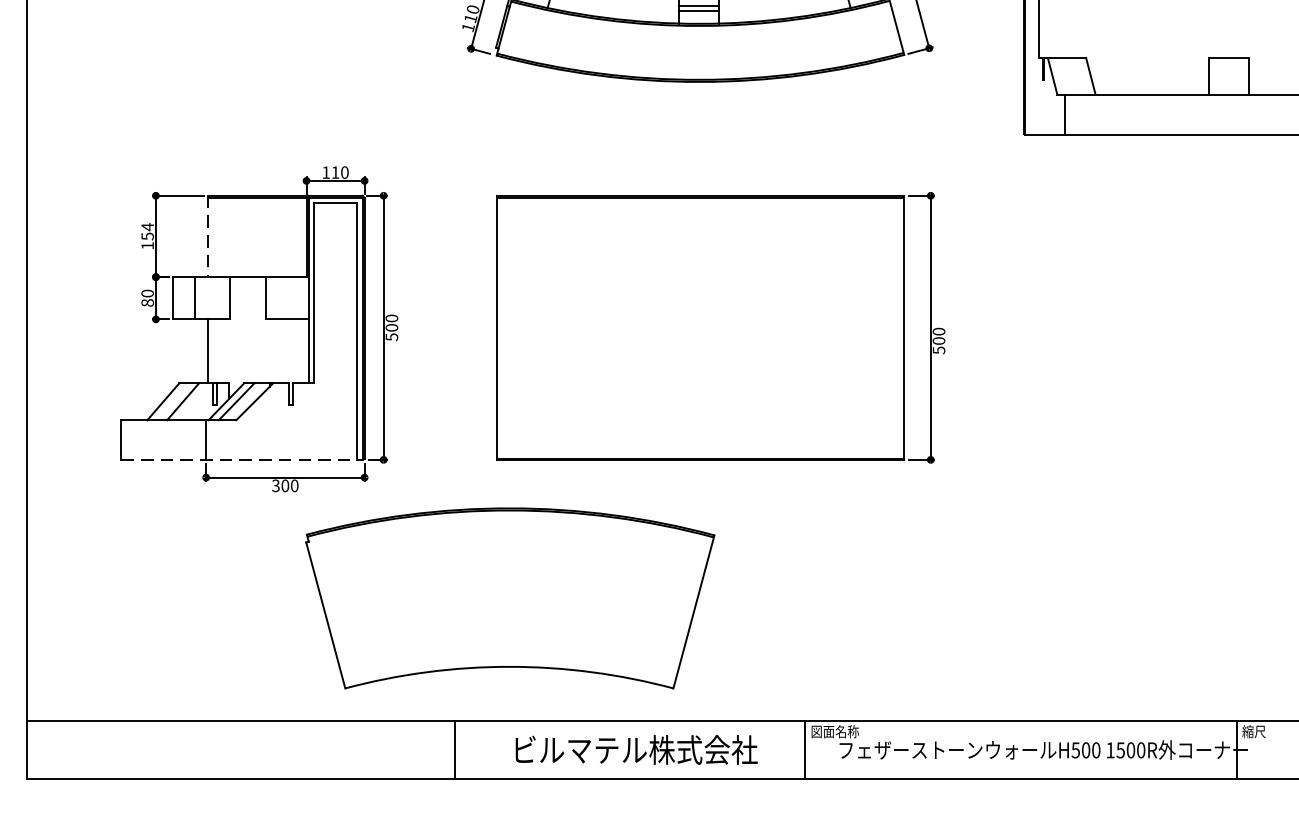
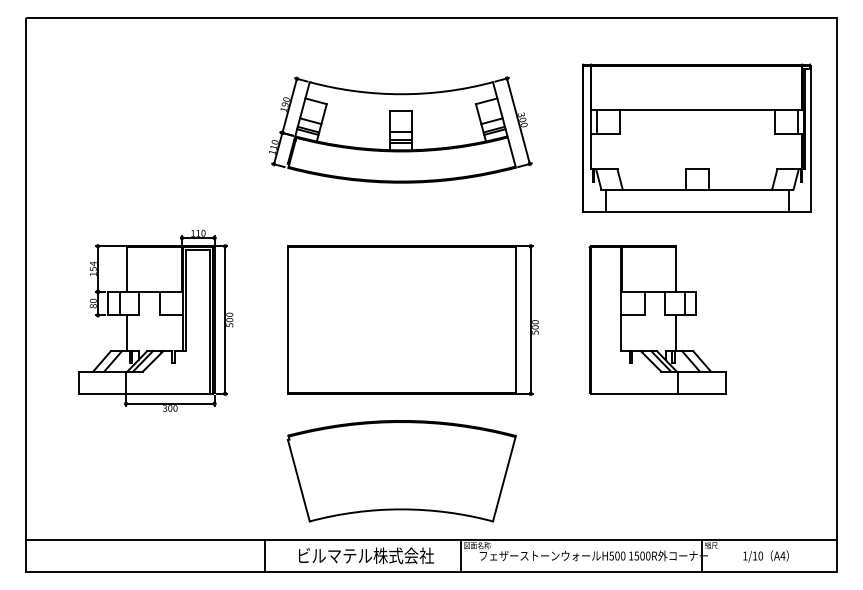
line: (208, 237) -> (127, 269), dashed -> solid
part: (1157, 326) -> (657, 319), added
line: (242, 459) -> (146, 393), dashed -> solid
part: (509, 598) -> (401, 471), moved

